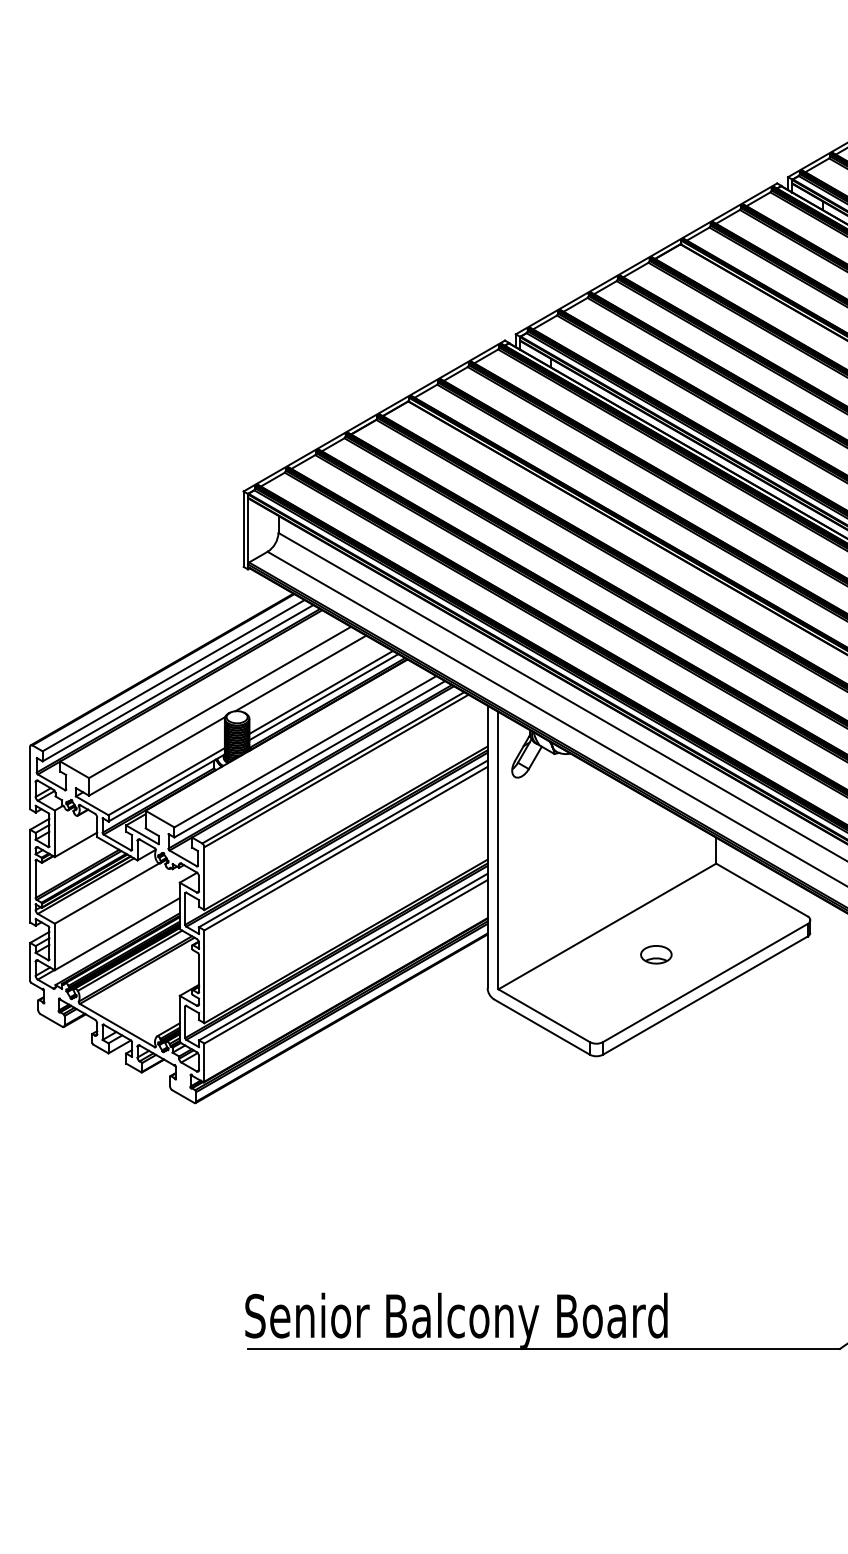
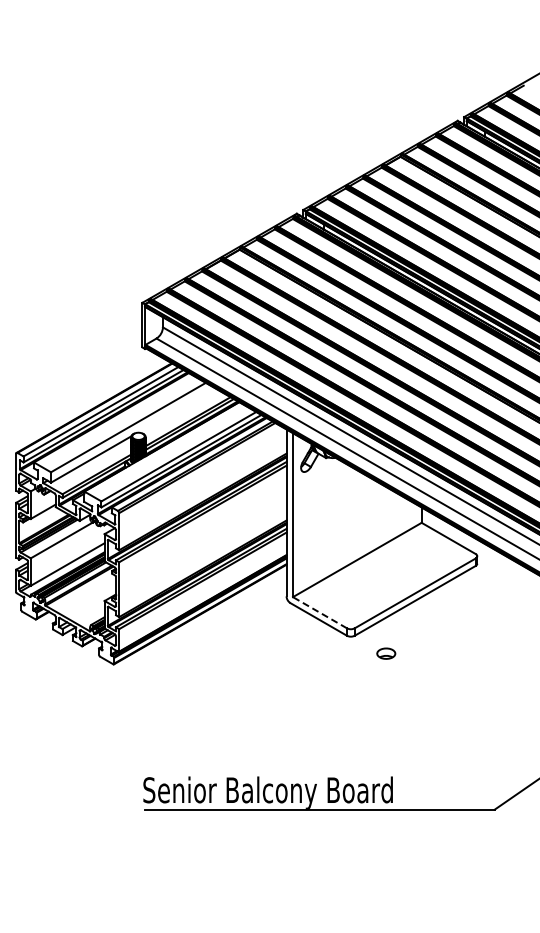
line: (299, 673) -> (175, 410), removed
part: (656, 954) -> (386, 653), moved
line: (543, 1015) -> (319, 612), solid -> dashed

